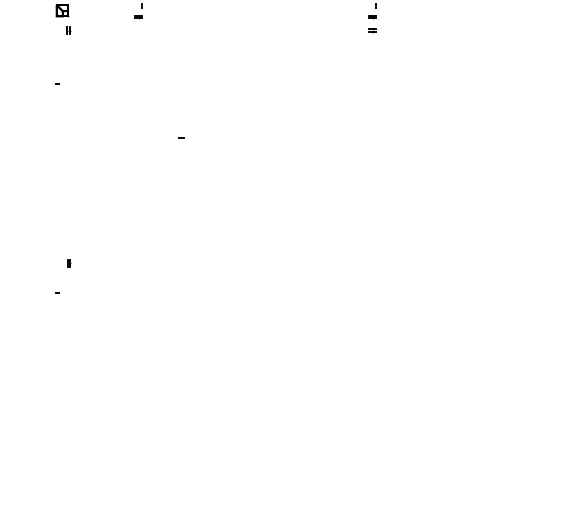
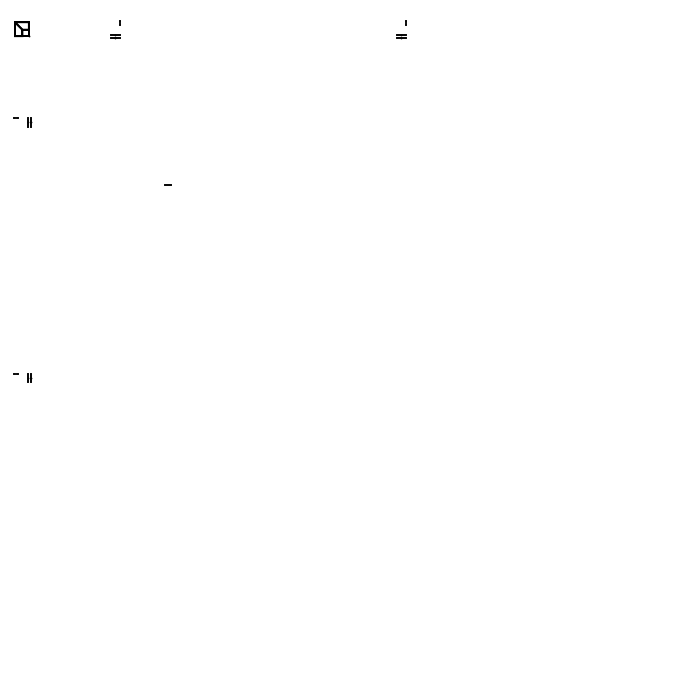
part: (68, 30) -> (29, 122), moved
part: (372, 30) -> (401, 53), removed
part: (69, 262) -> (29, 377), moved

